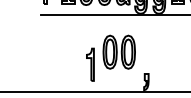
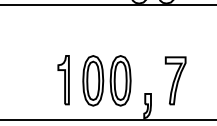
part: (118, 51) -> (105, 79), moved
part: (164, 64) -> (174, 79), added

